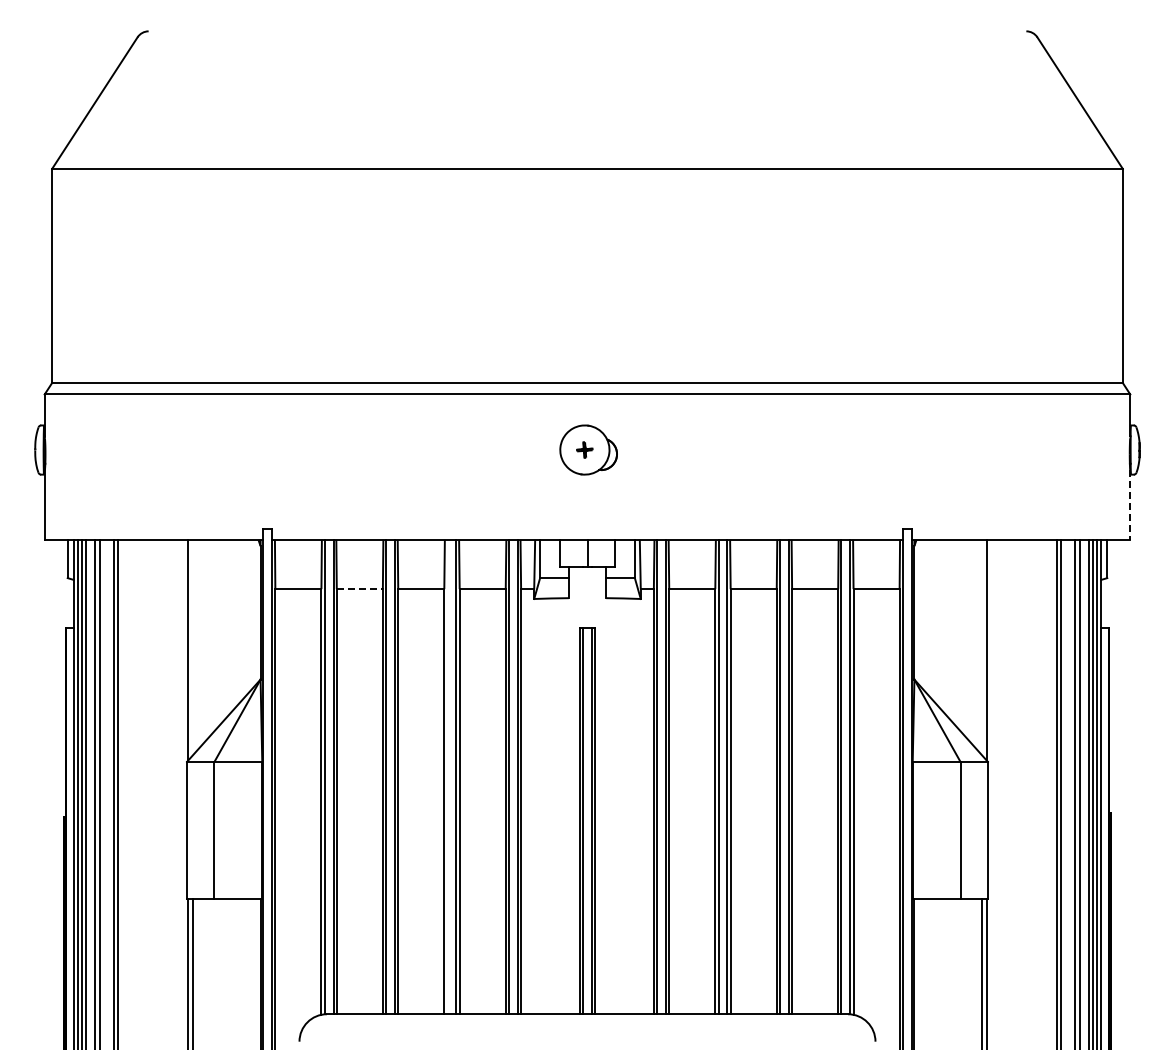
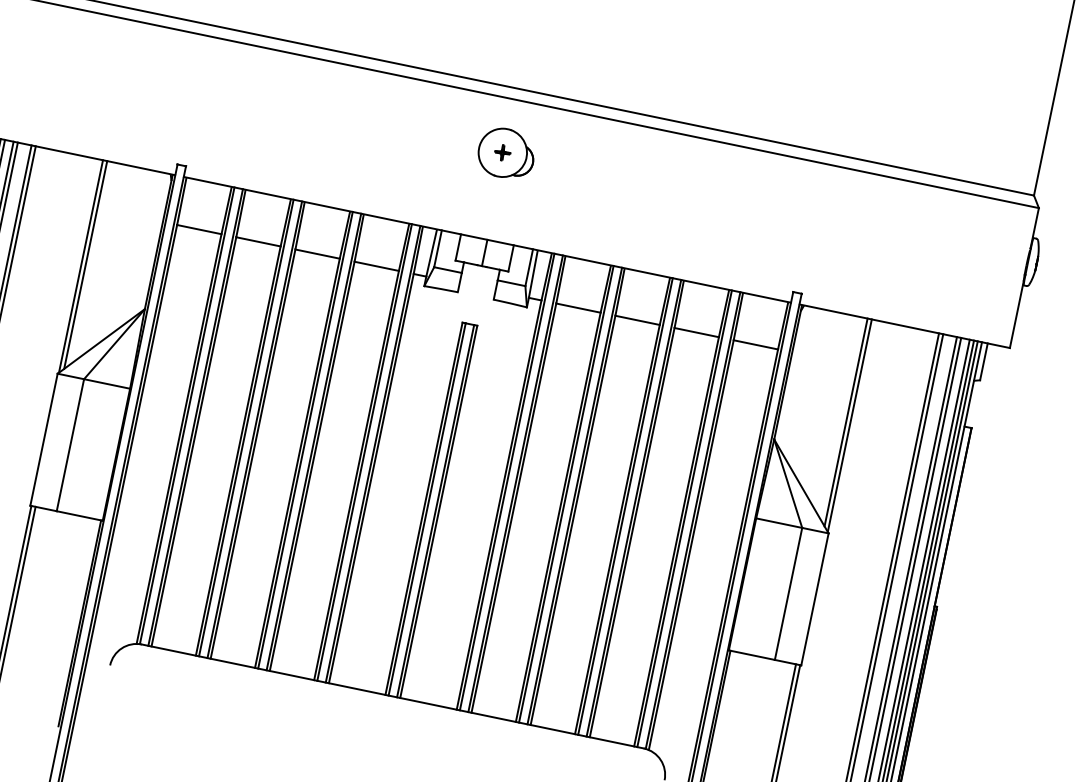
line: (1130, 505) -> (1016, 314), dashed -> solid
line: (360, 589) -> (259, 242), dashed -> solid
line: (192, 647) -> (85, 264), added
line: (982, 647) -> (846, 422), added
line: (447, 776) -> (305, 439), added

